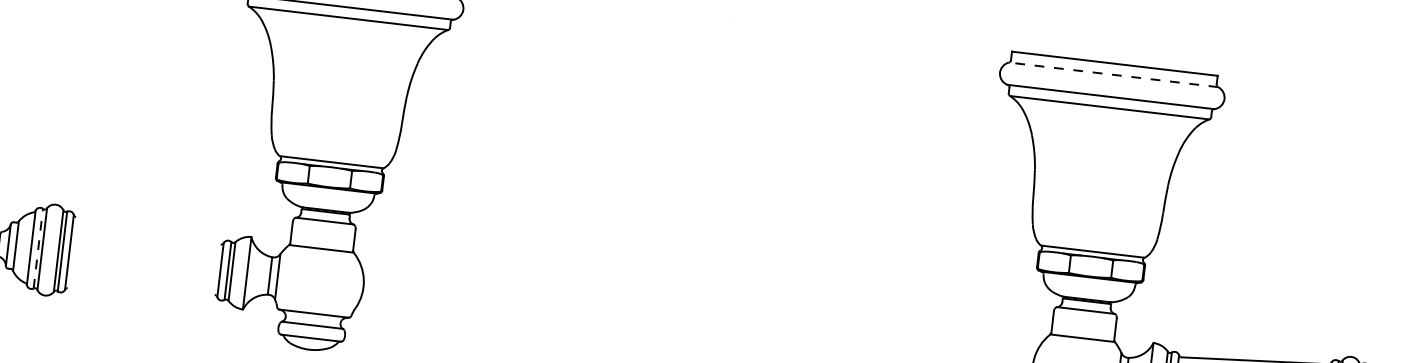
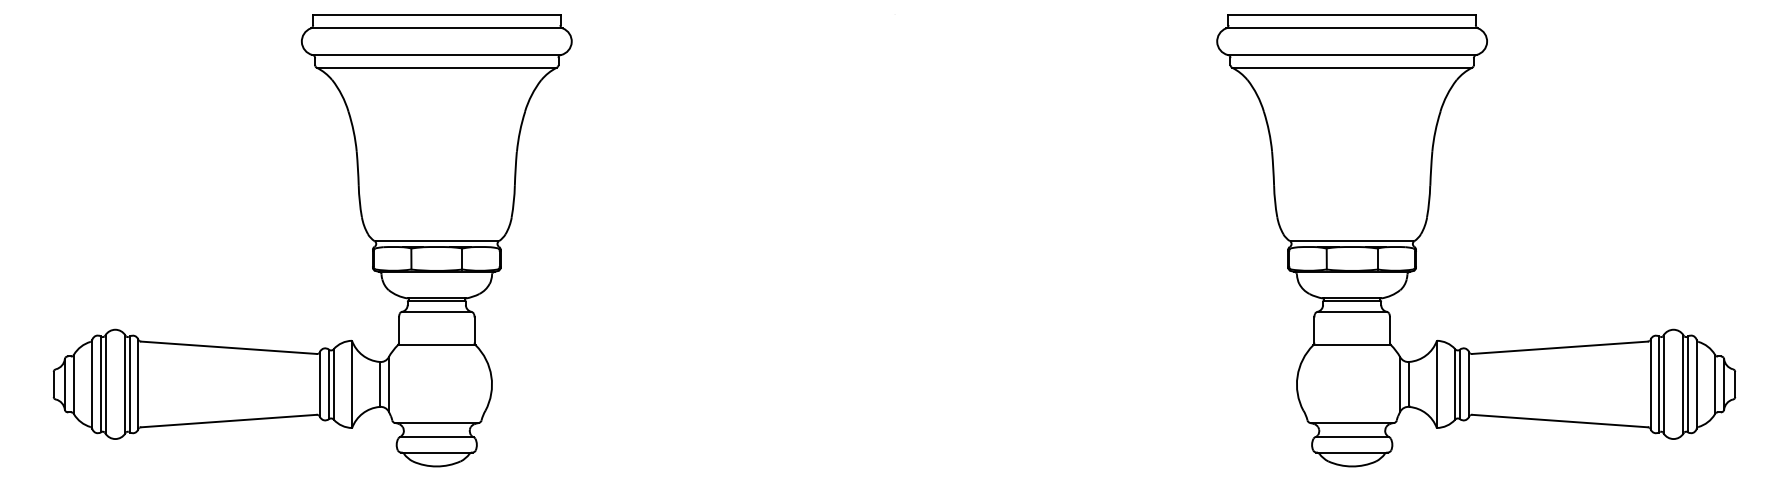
line: (1113, 75) -> (1352, 28), dashed -> solid
line: (148, 230) -> (228, 347), added
line: (38, 247) -> (100, 383), dashed -> solid
line: (140, 291) -> (228, 420), added

